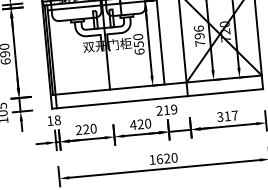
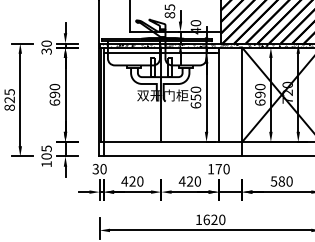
text: (199, 35) -> (260, 94), 796 -> 690
text: (166, 110) -> (218, 169), 219 -> 170
text: (227, 116) -> (281, 181), 317 -> 580
text: (53, 120) -> (99, 168), 18 -> 30
text: (78, 130) -> (124, 181), 220 -> 420

